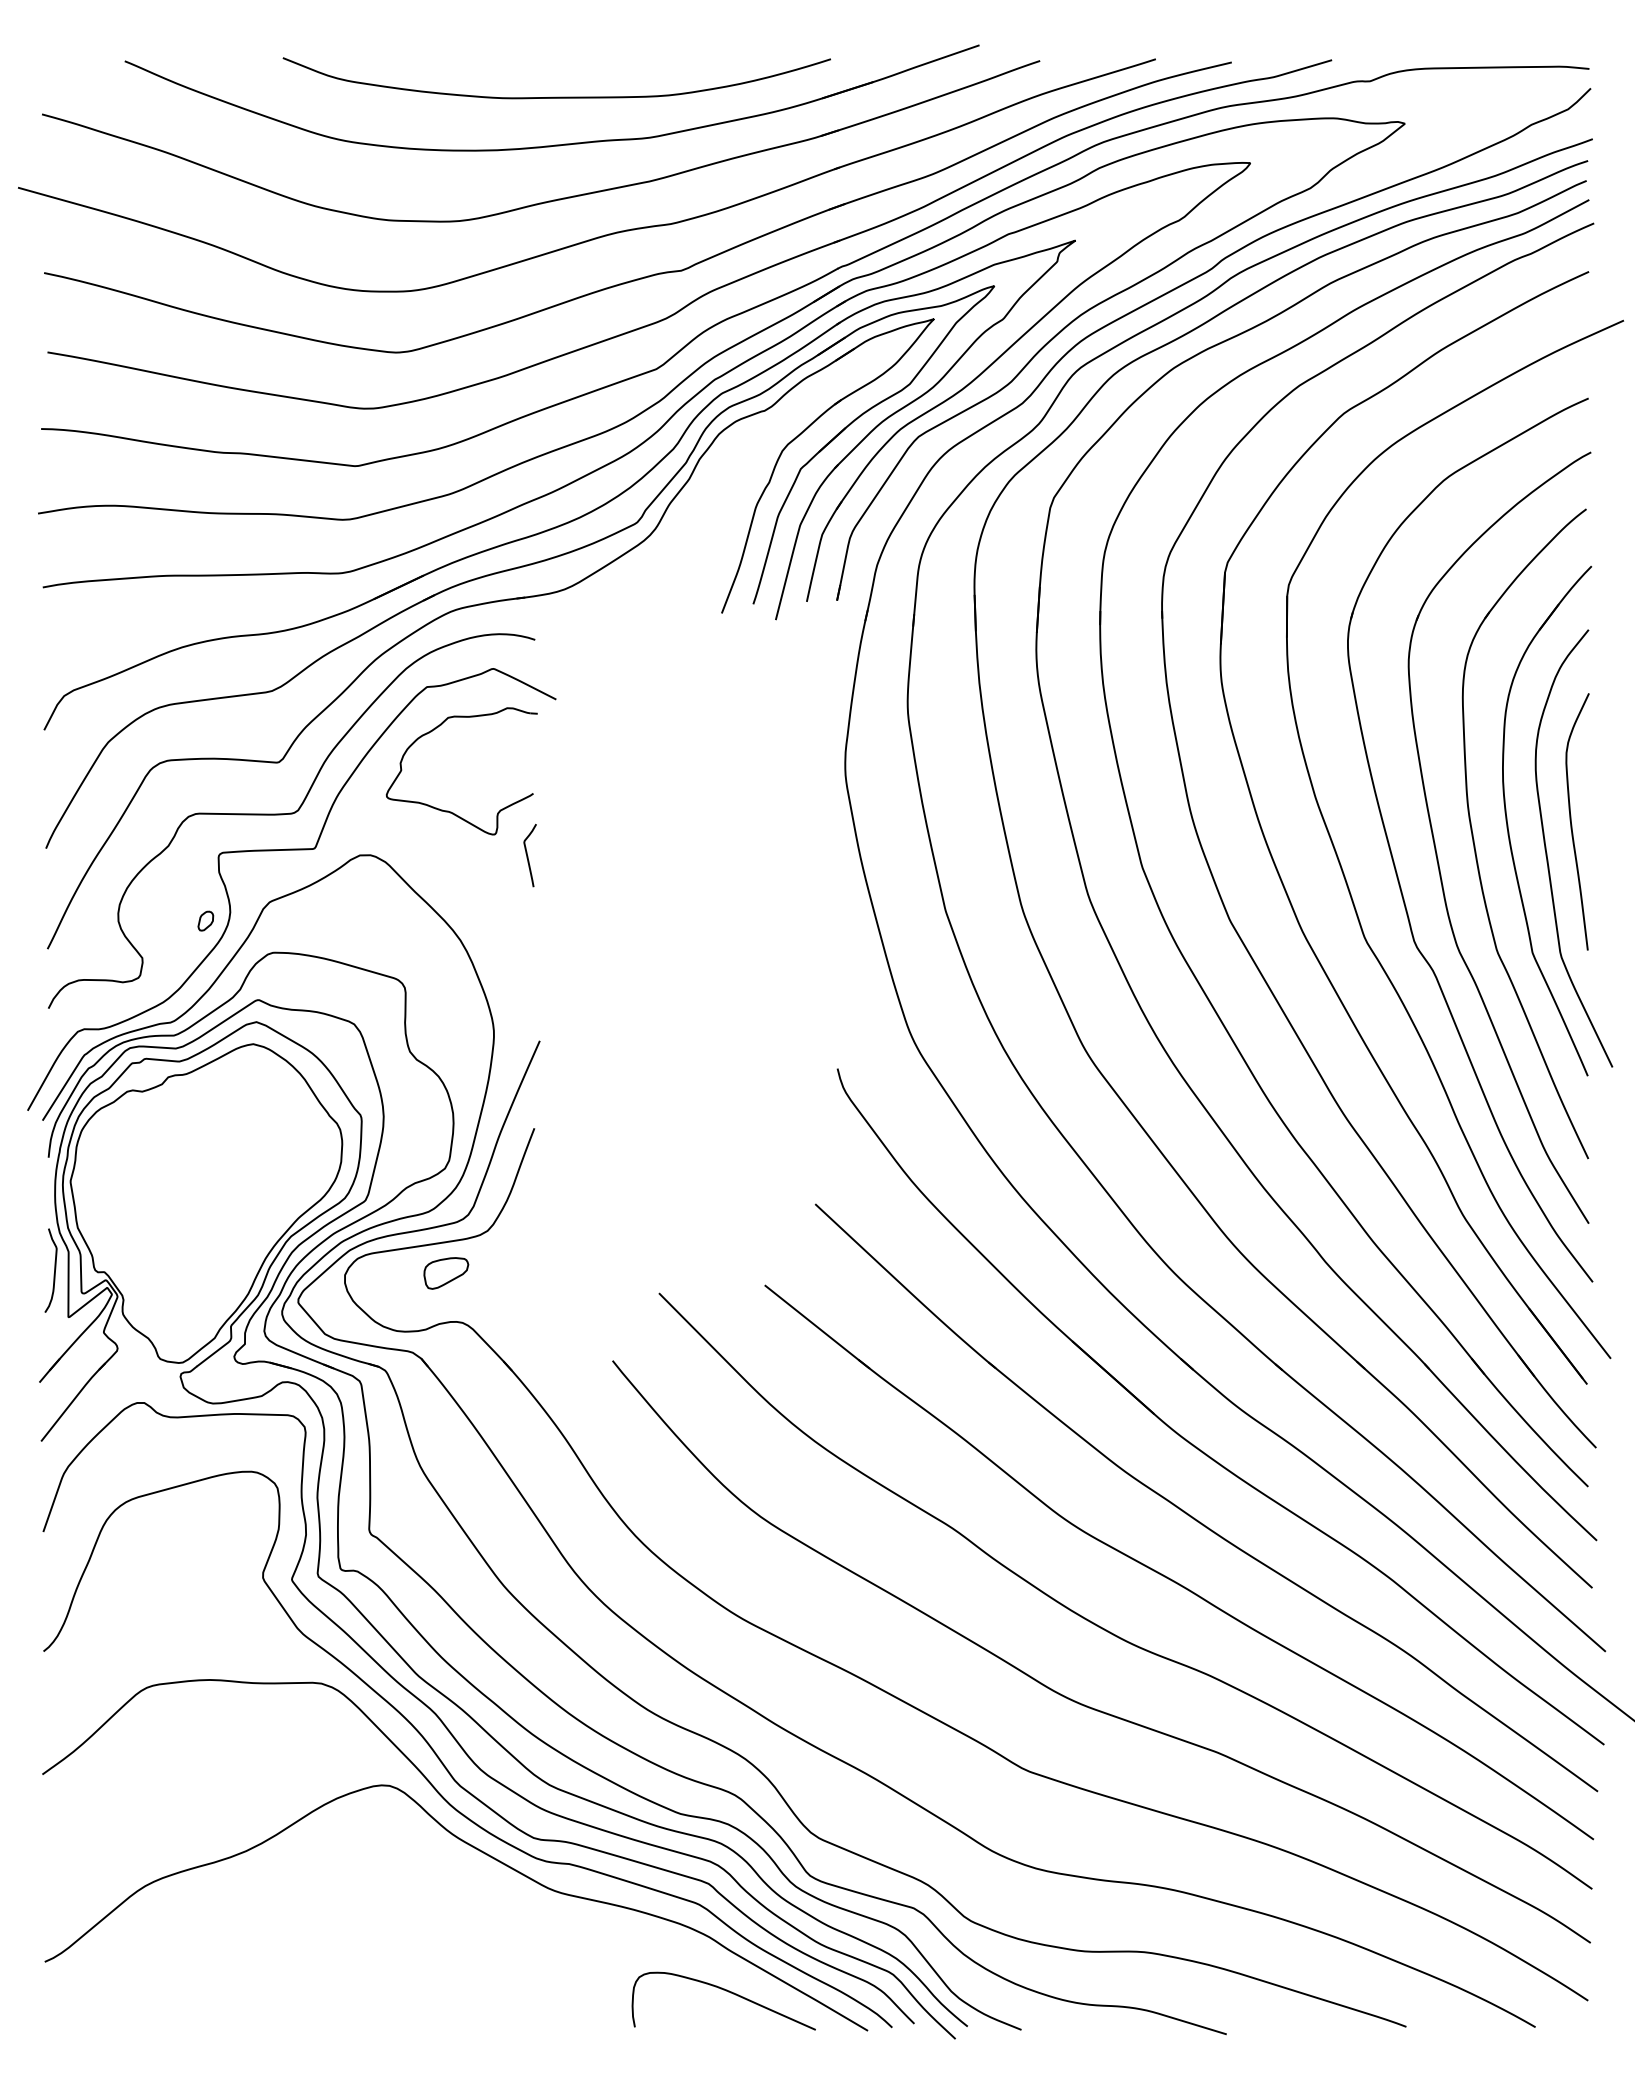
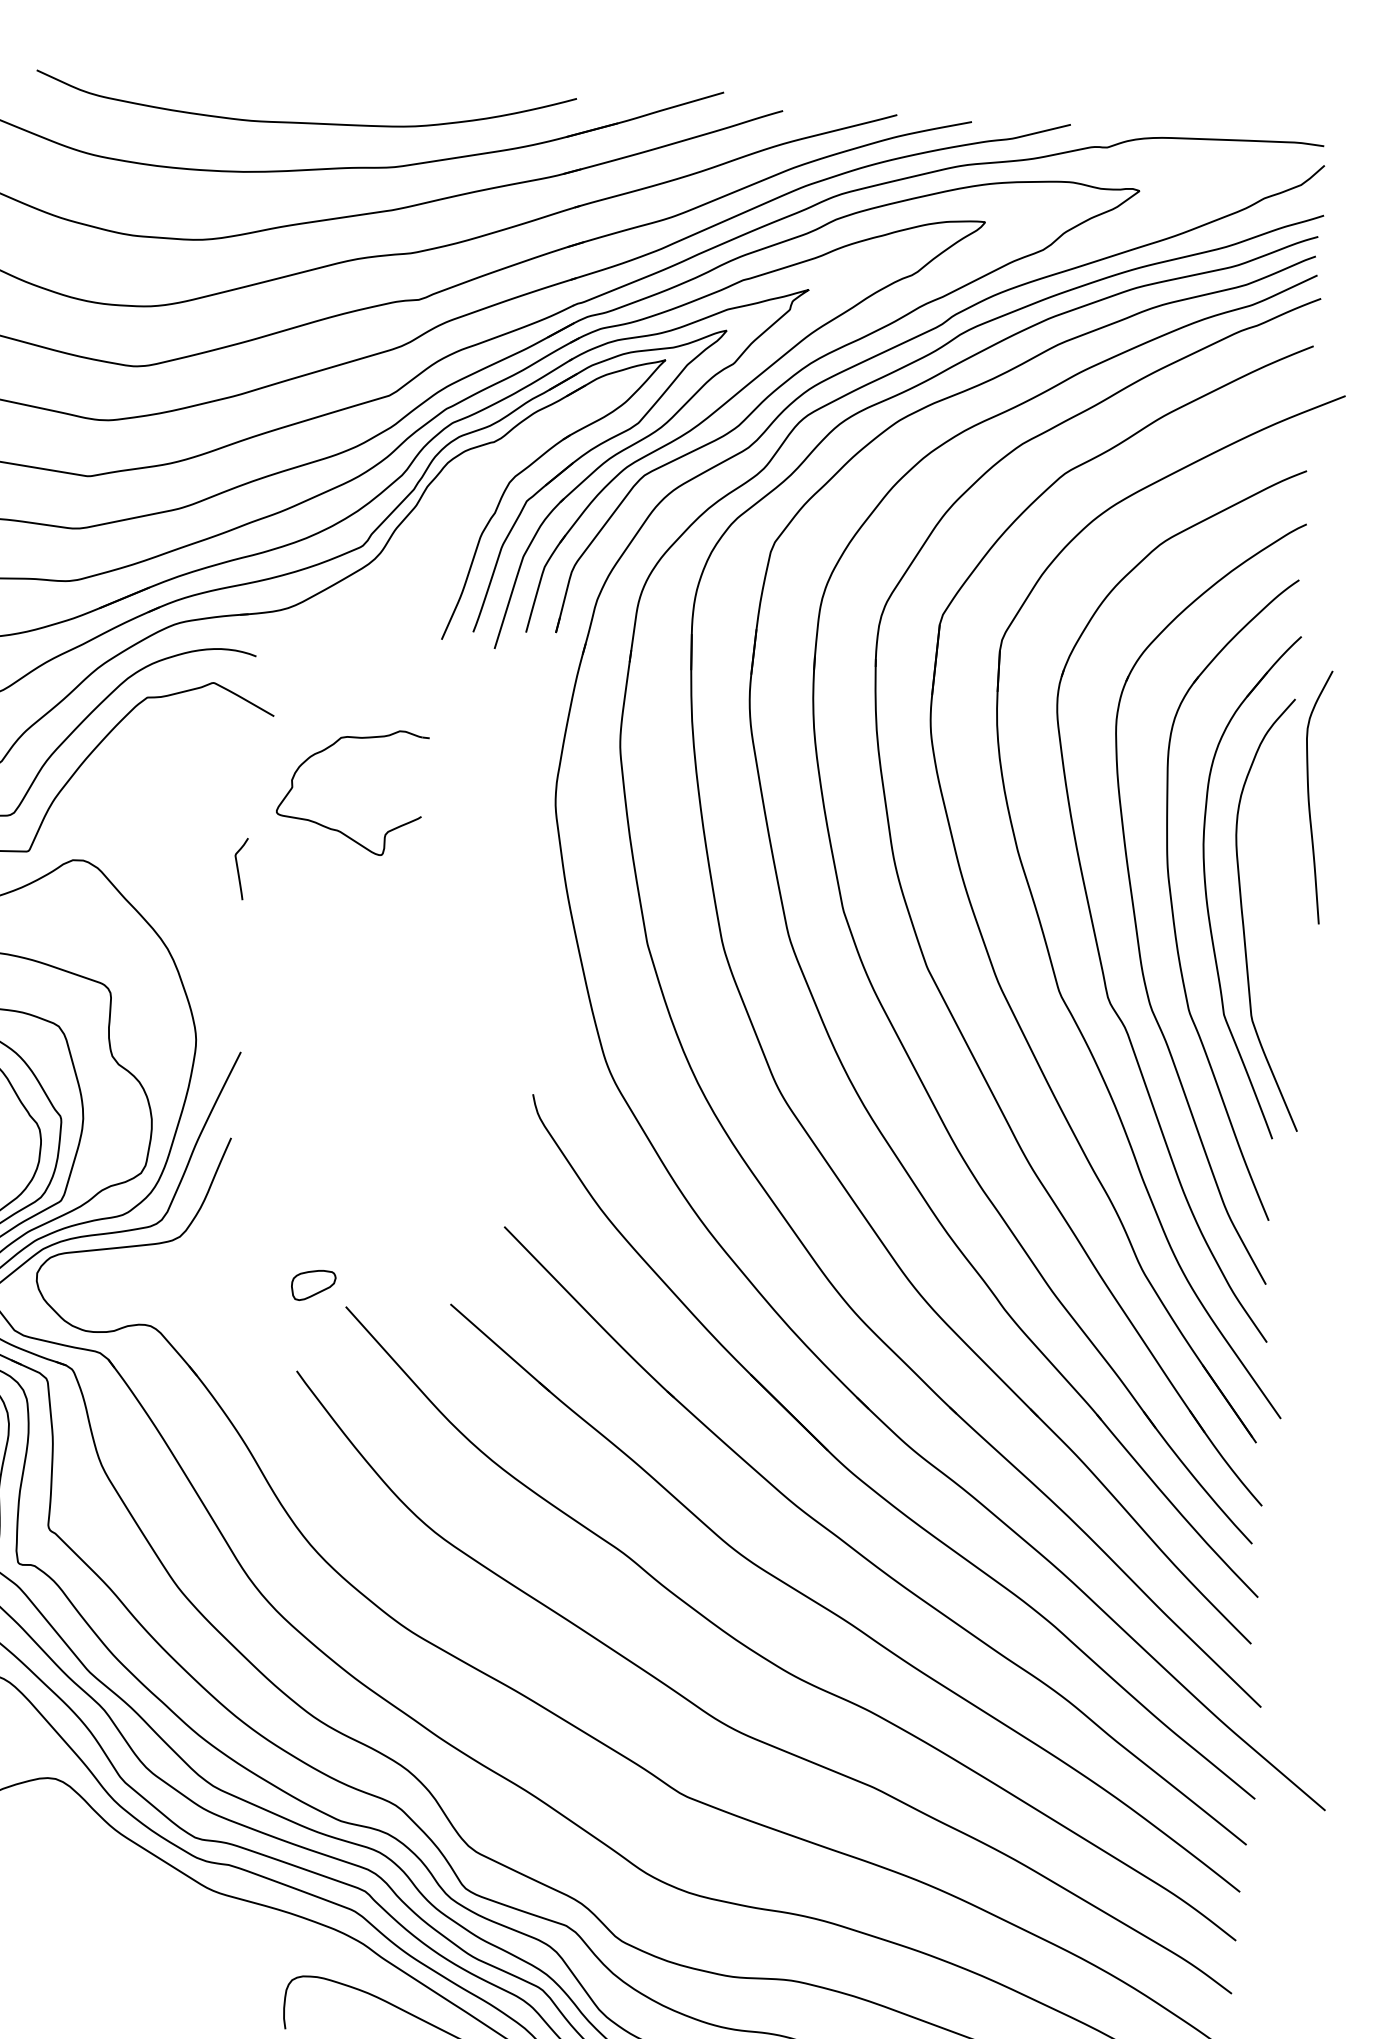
part: (448, 810) -> (336, 829), moved
curve: (1572, 824) -> (1309, 799), moved
part: (446, 1273) -> (313, 1285), moved

